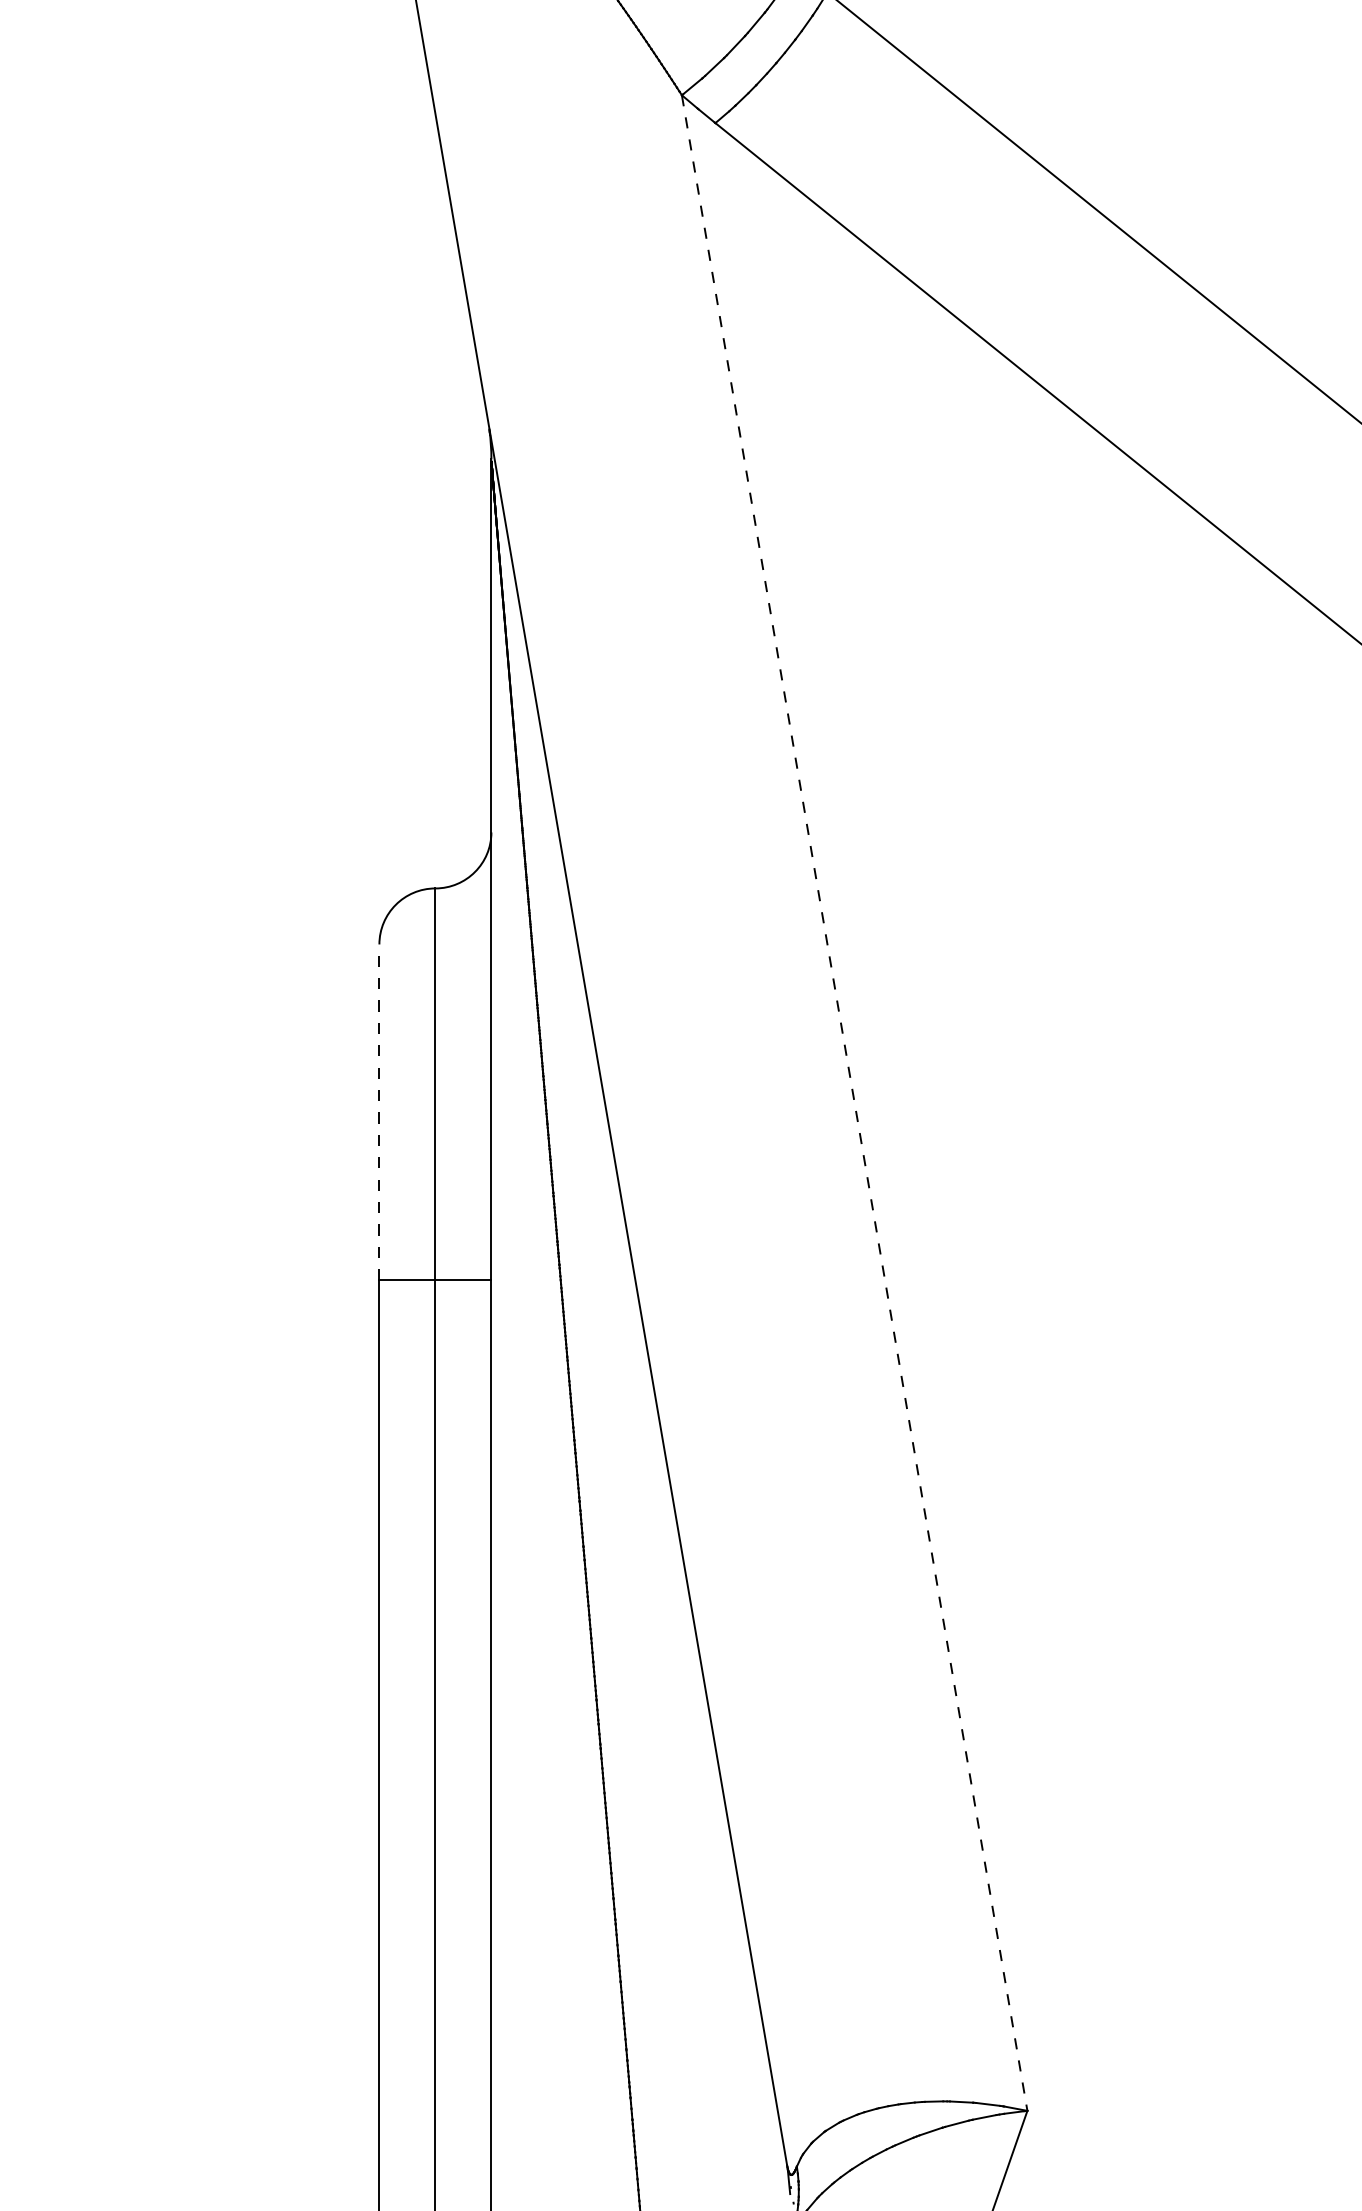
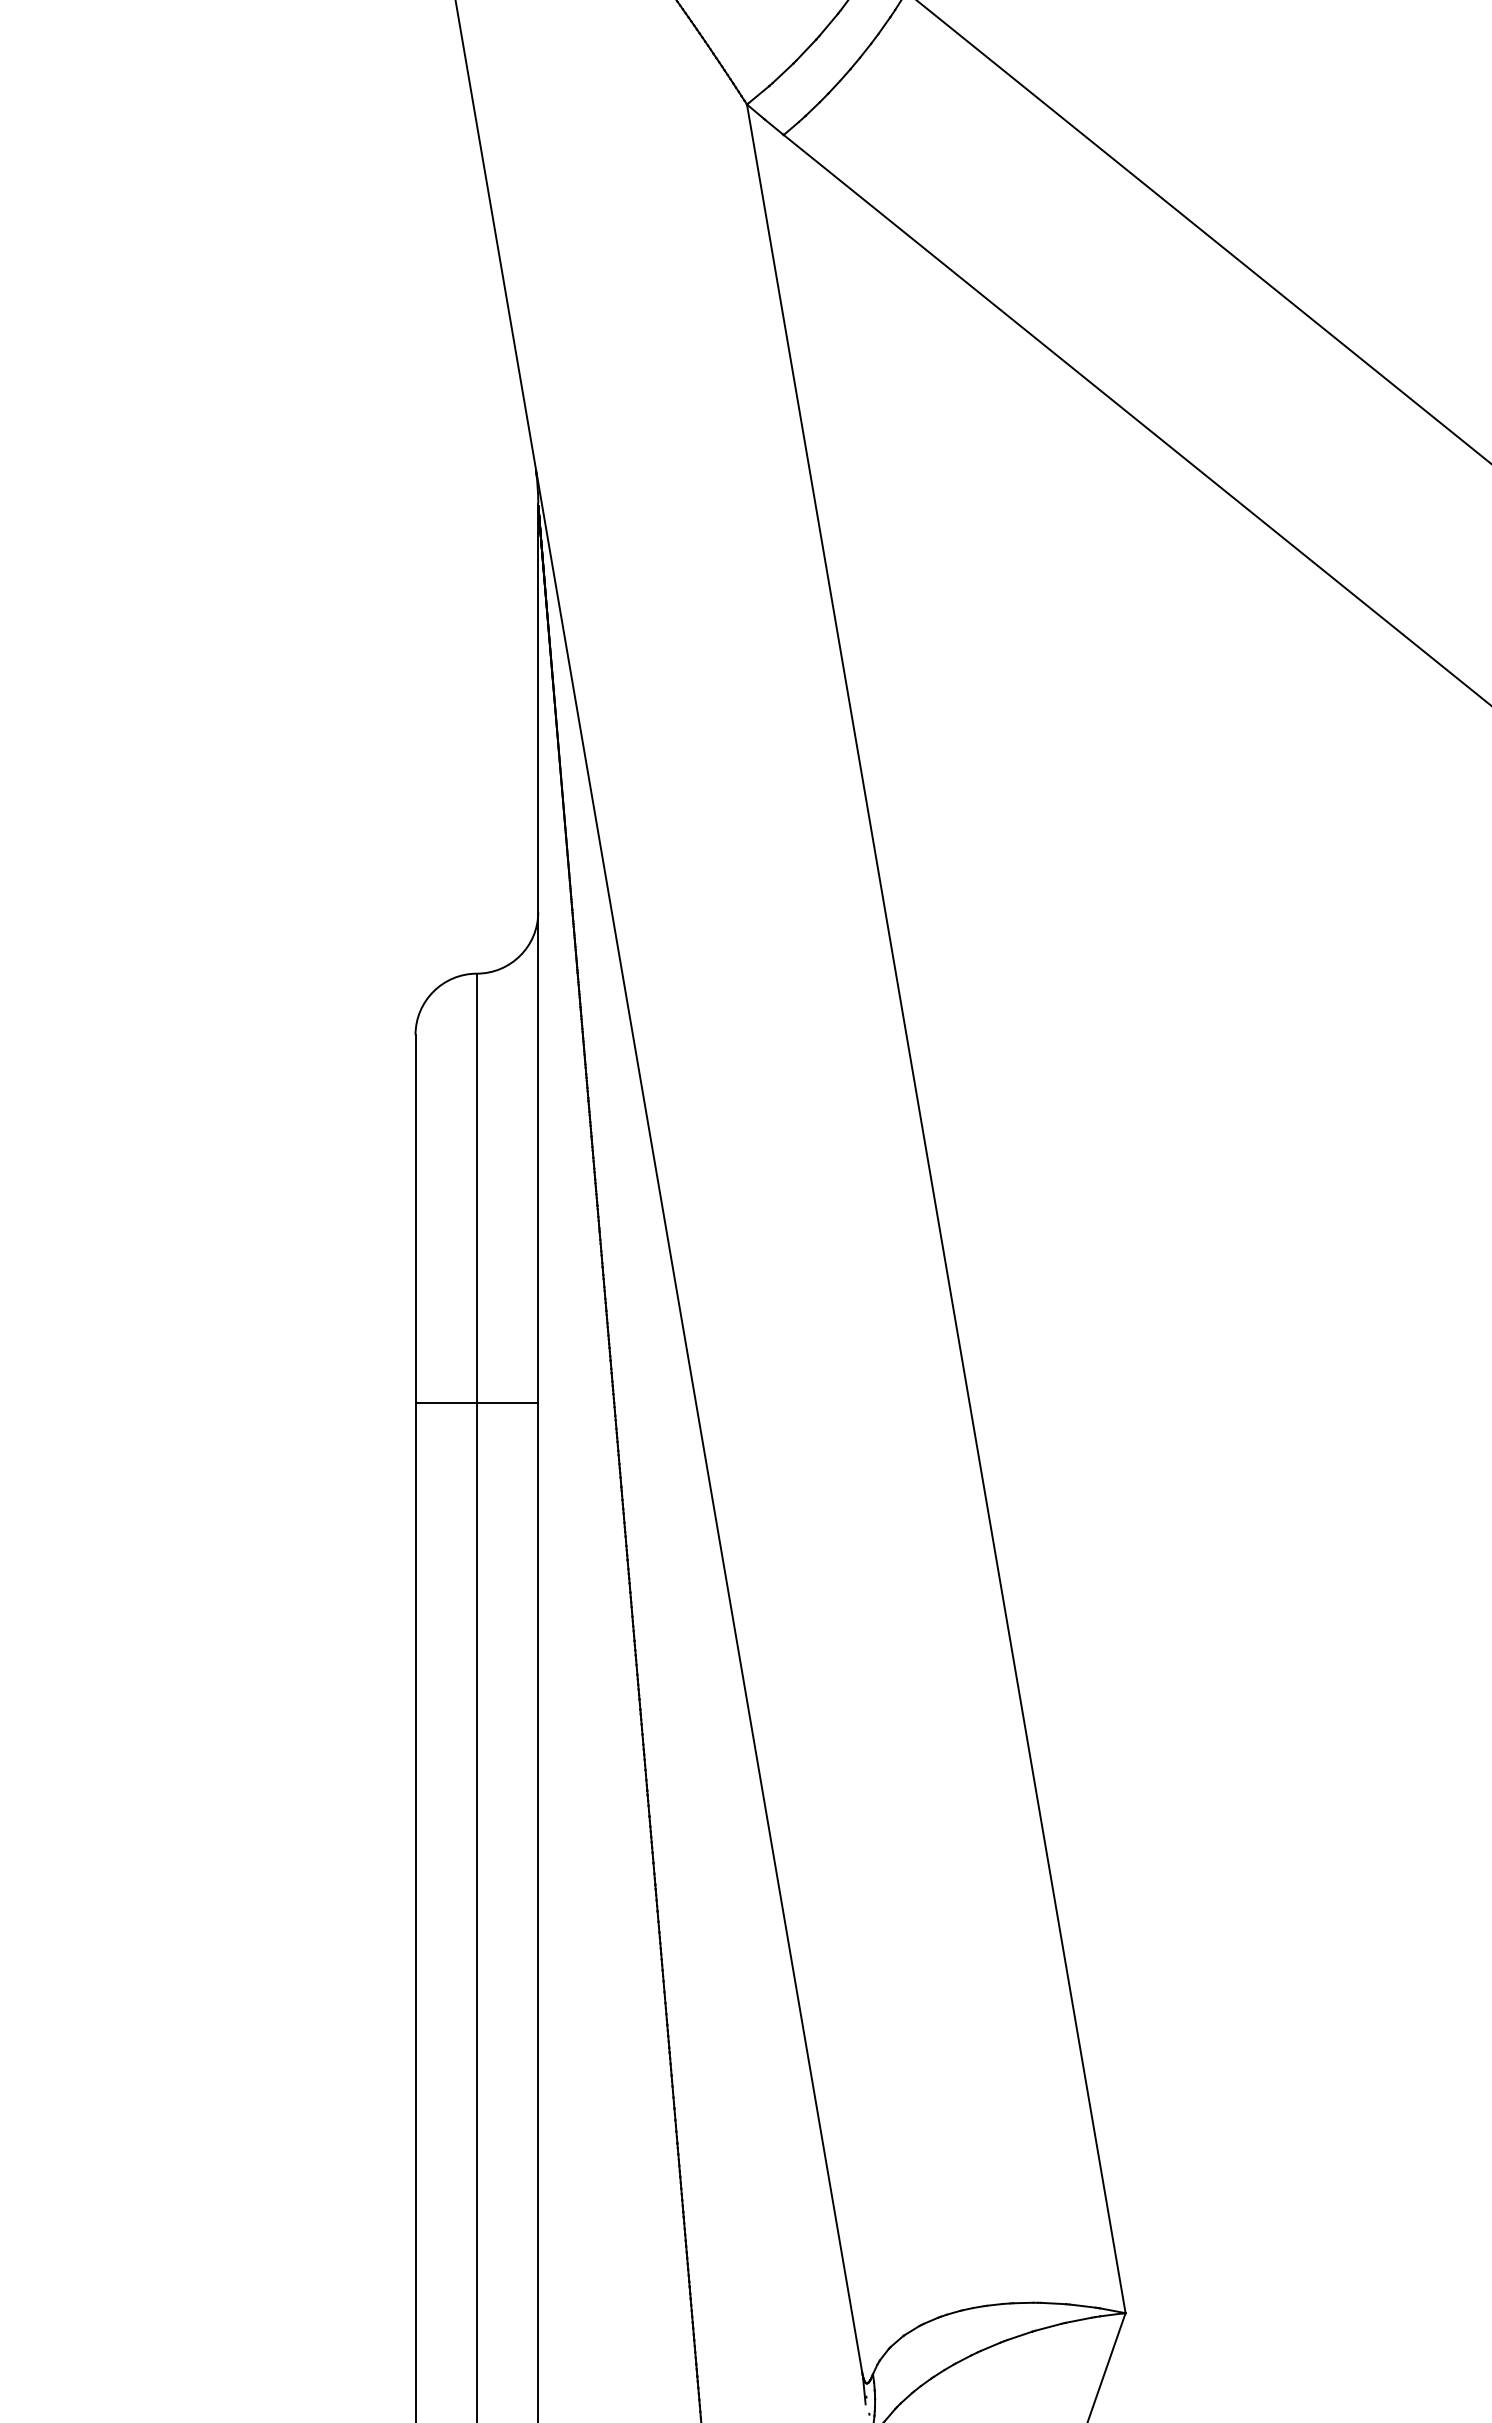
line: (854, 1103) -> (936, 1209), dashed -> solid
line: (379, 1111) -> (415, 1218), dashed -> solid

